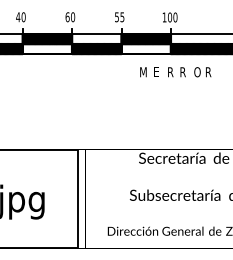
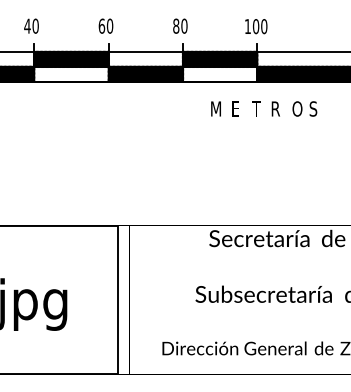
text: (119, 17) -> (180, 26), 55 -> 80
text: (170, 72) -> (256, 109), R -> T
text: (208, 72) -> (314, 109), R -> S

